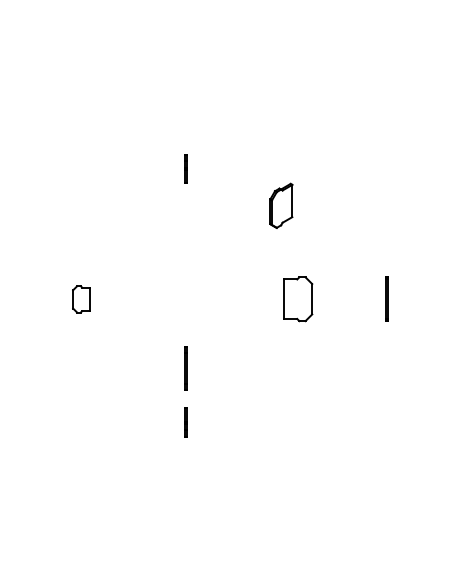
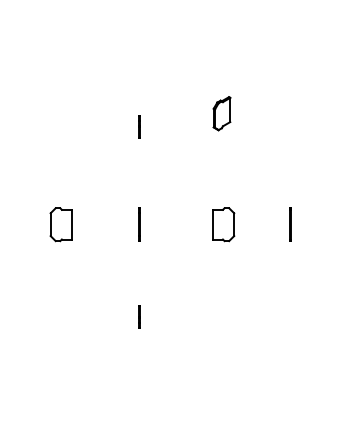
part: (280, 205) -> (221, 113), moved
part: (80, 298) -> (60, 224), size x1.67
line: (186, 368) -> (139, 224), moved

